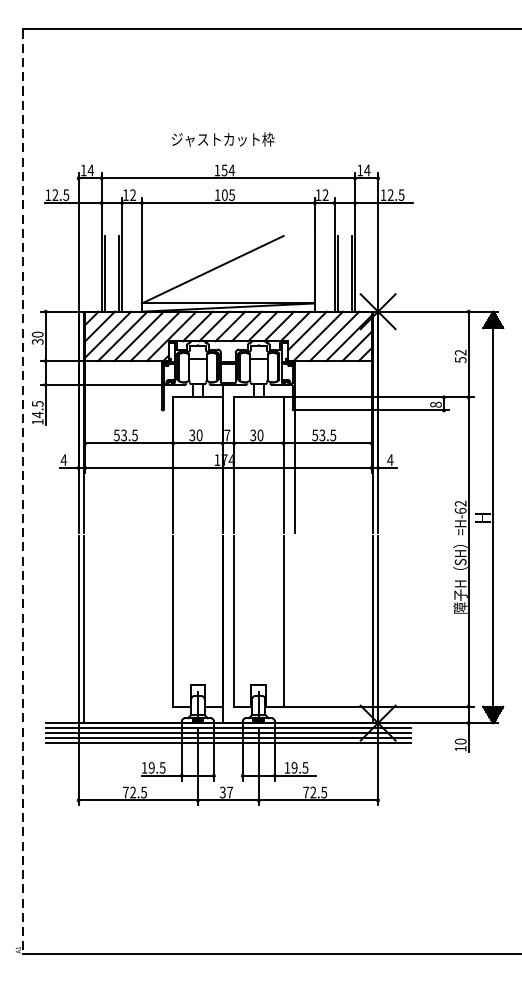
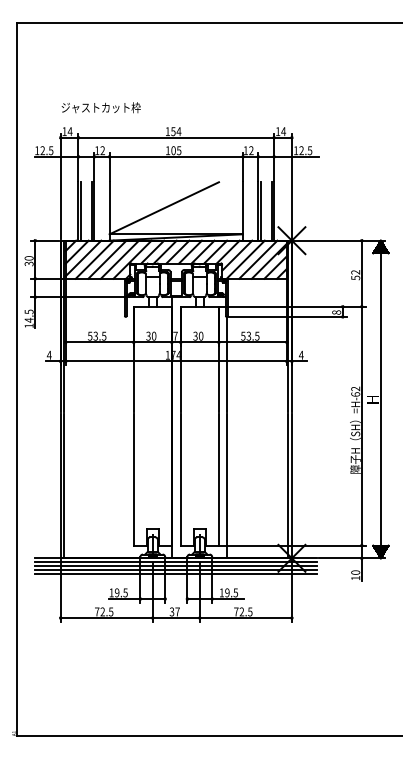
text: (222, 139) -> (100, 107), moved
line: (22, 491) -> (17, 379), dashed -> solid
line: (294, 630) -> (227, 486), added

